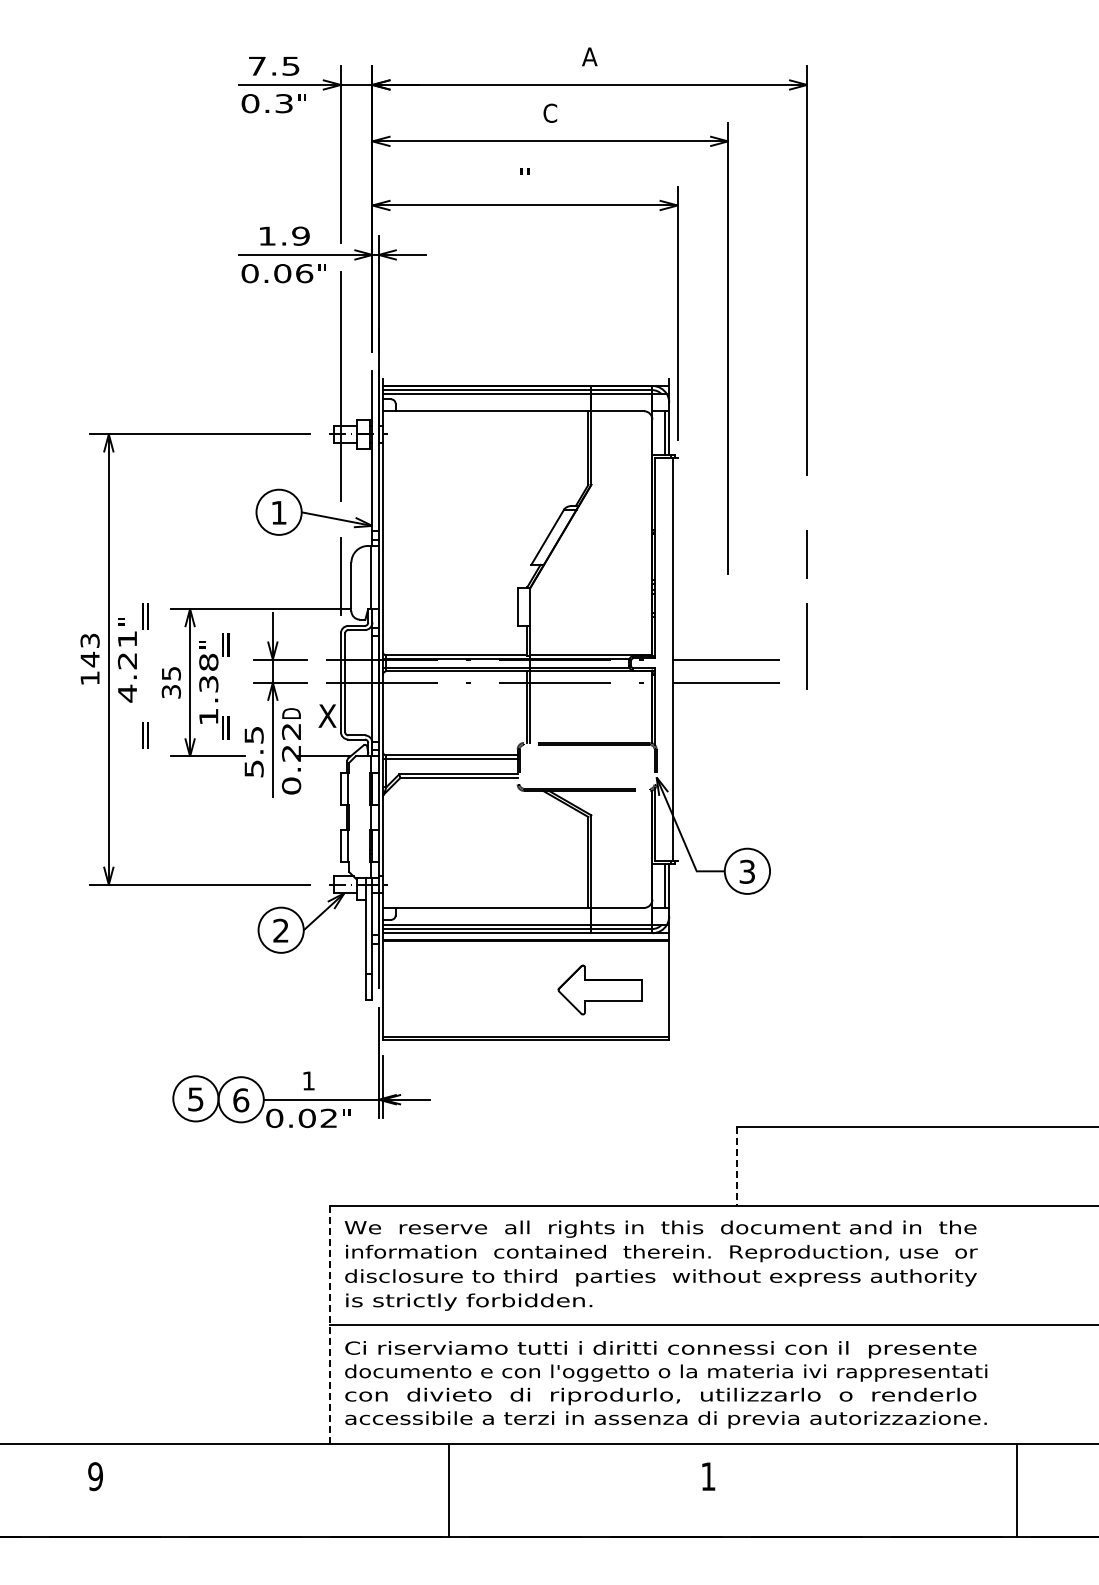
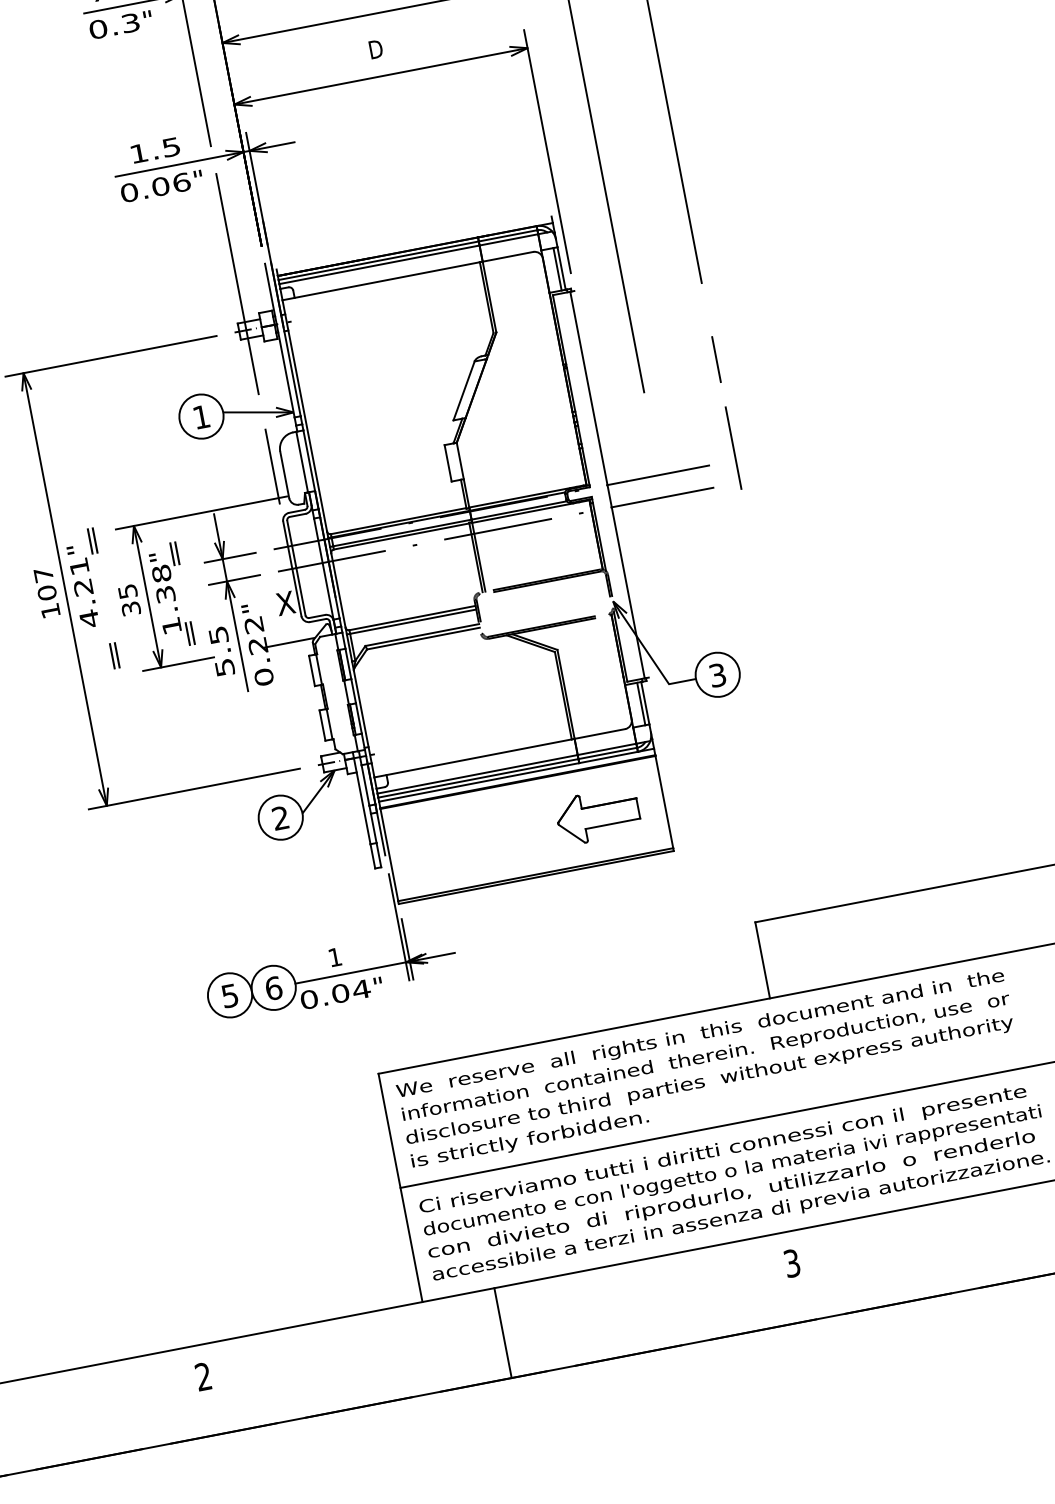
text: (525, 177) -> (376, 49), " -> D
text: (300, 235) -> (170, 146), 1.9 -> 1.5
text: (89, 650) -> (44, 584), 143 -> 107
text: (291, 713) -> (250, 607), D -> "
text: (329, 1117) -> (361, 988), 0.02 -> 0.04
line: (737, 1166) -> (762, 960), dashed -> solid
line: (329, 1325) -> (400, 1188), dashed -> solid
text: (95, 1476) -> (203, 1376), 9 -> 2
text: (708, 1476) -> (792, 1263), 1 -> 3
line: (448, 1490) -> (502, 1332), moved

